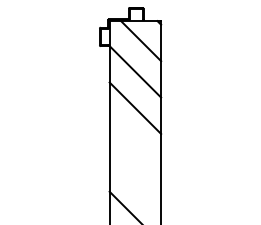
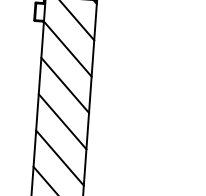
line: (135, 144) -> (62, 121), added
line: (135, 180) -> (60, 157), added

